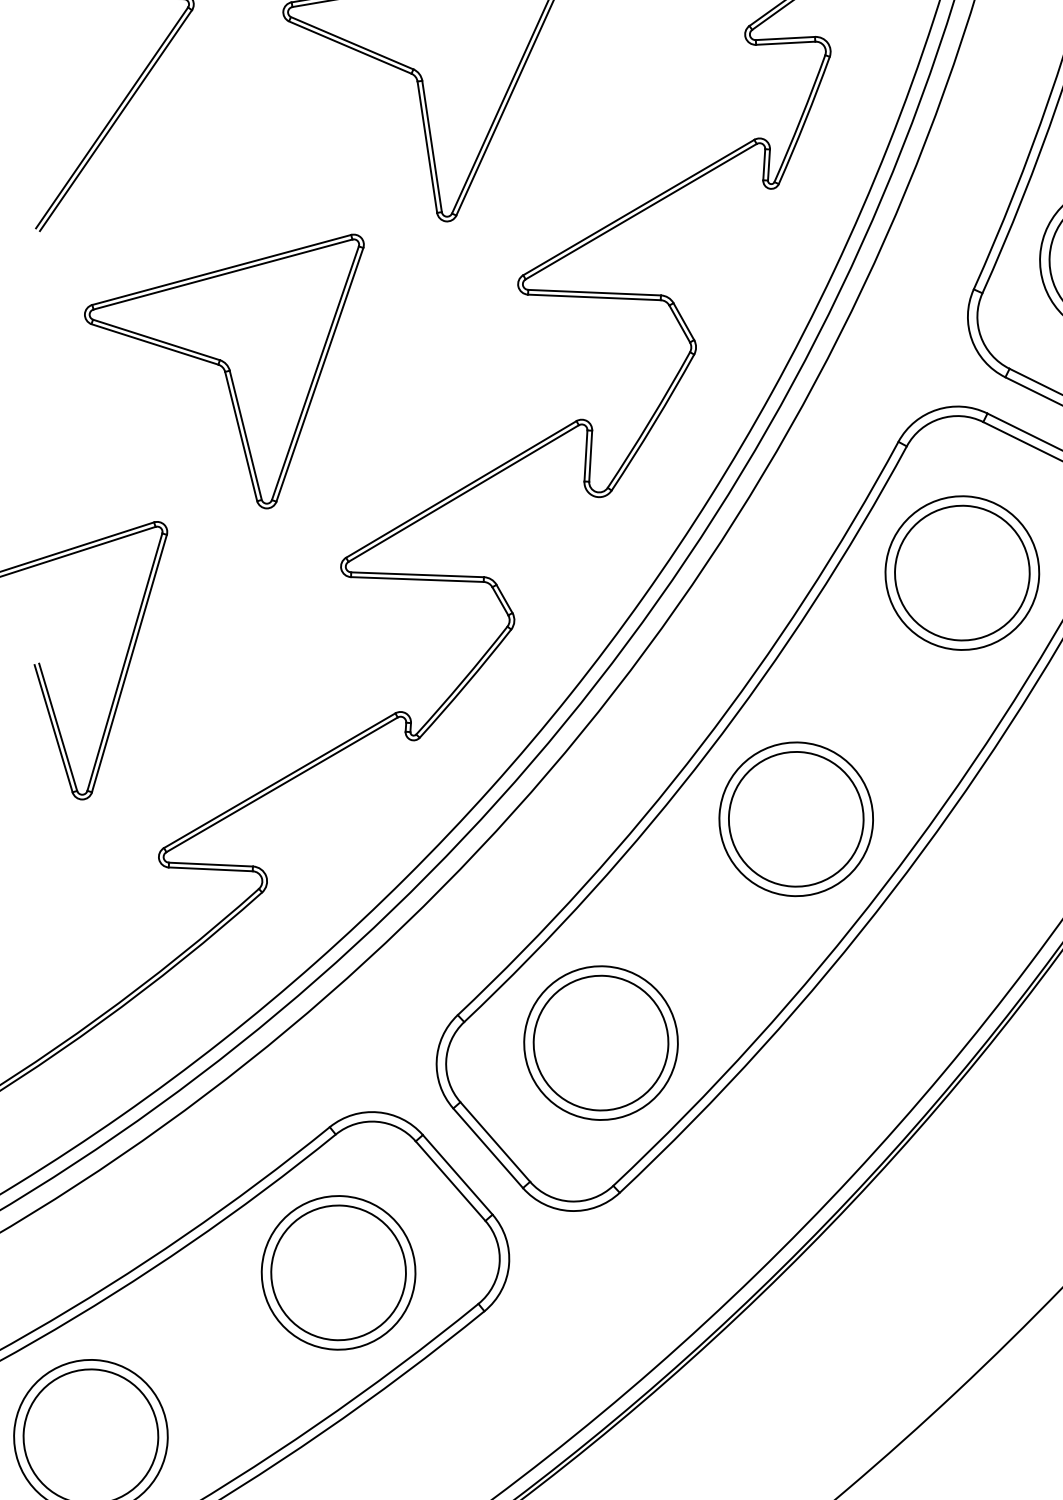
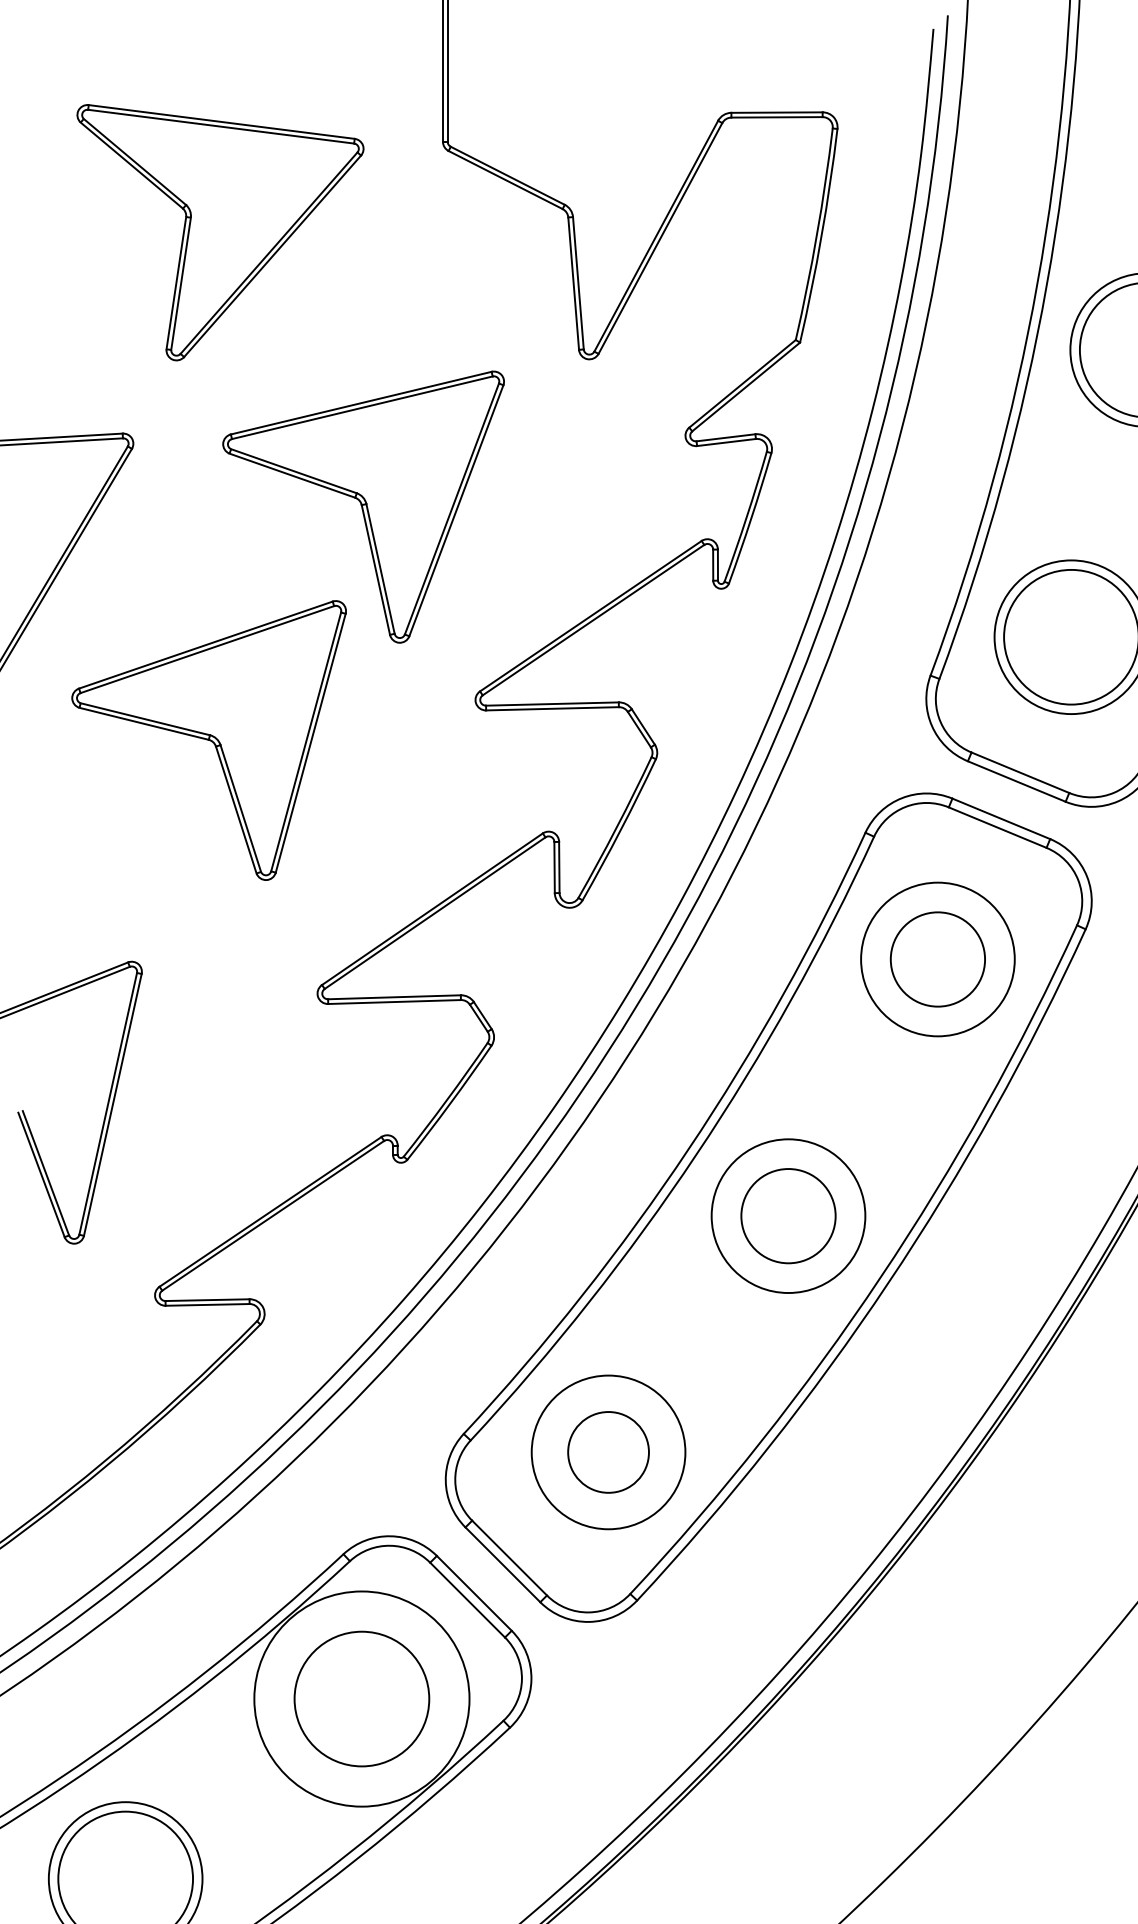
part: (218, 365) -> (208, 740), moved
circle: (961, 573) -> (937, 959), size x0.7
circle: (796, 818) -> (788, 1215), size x0.7
circle: (600, 1043) -> (608, 1452), size x0.6
circle: (338, 1272) -> (361, 1698), size x1.4

